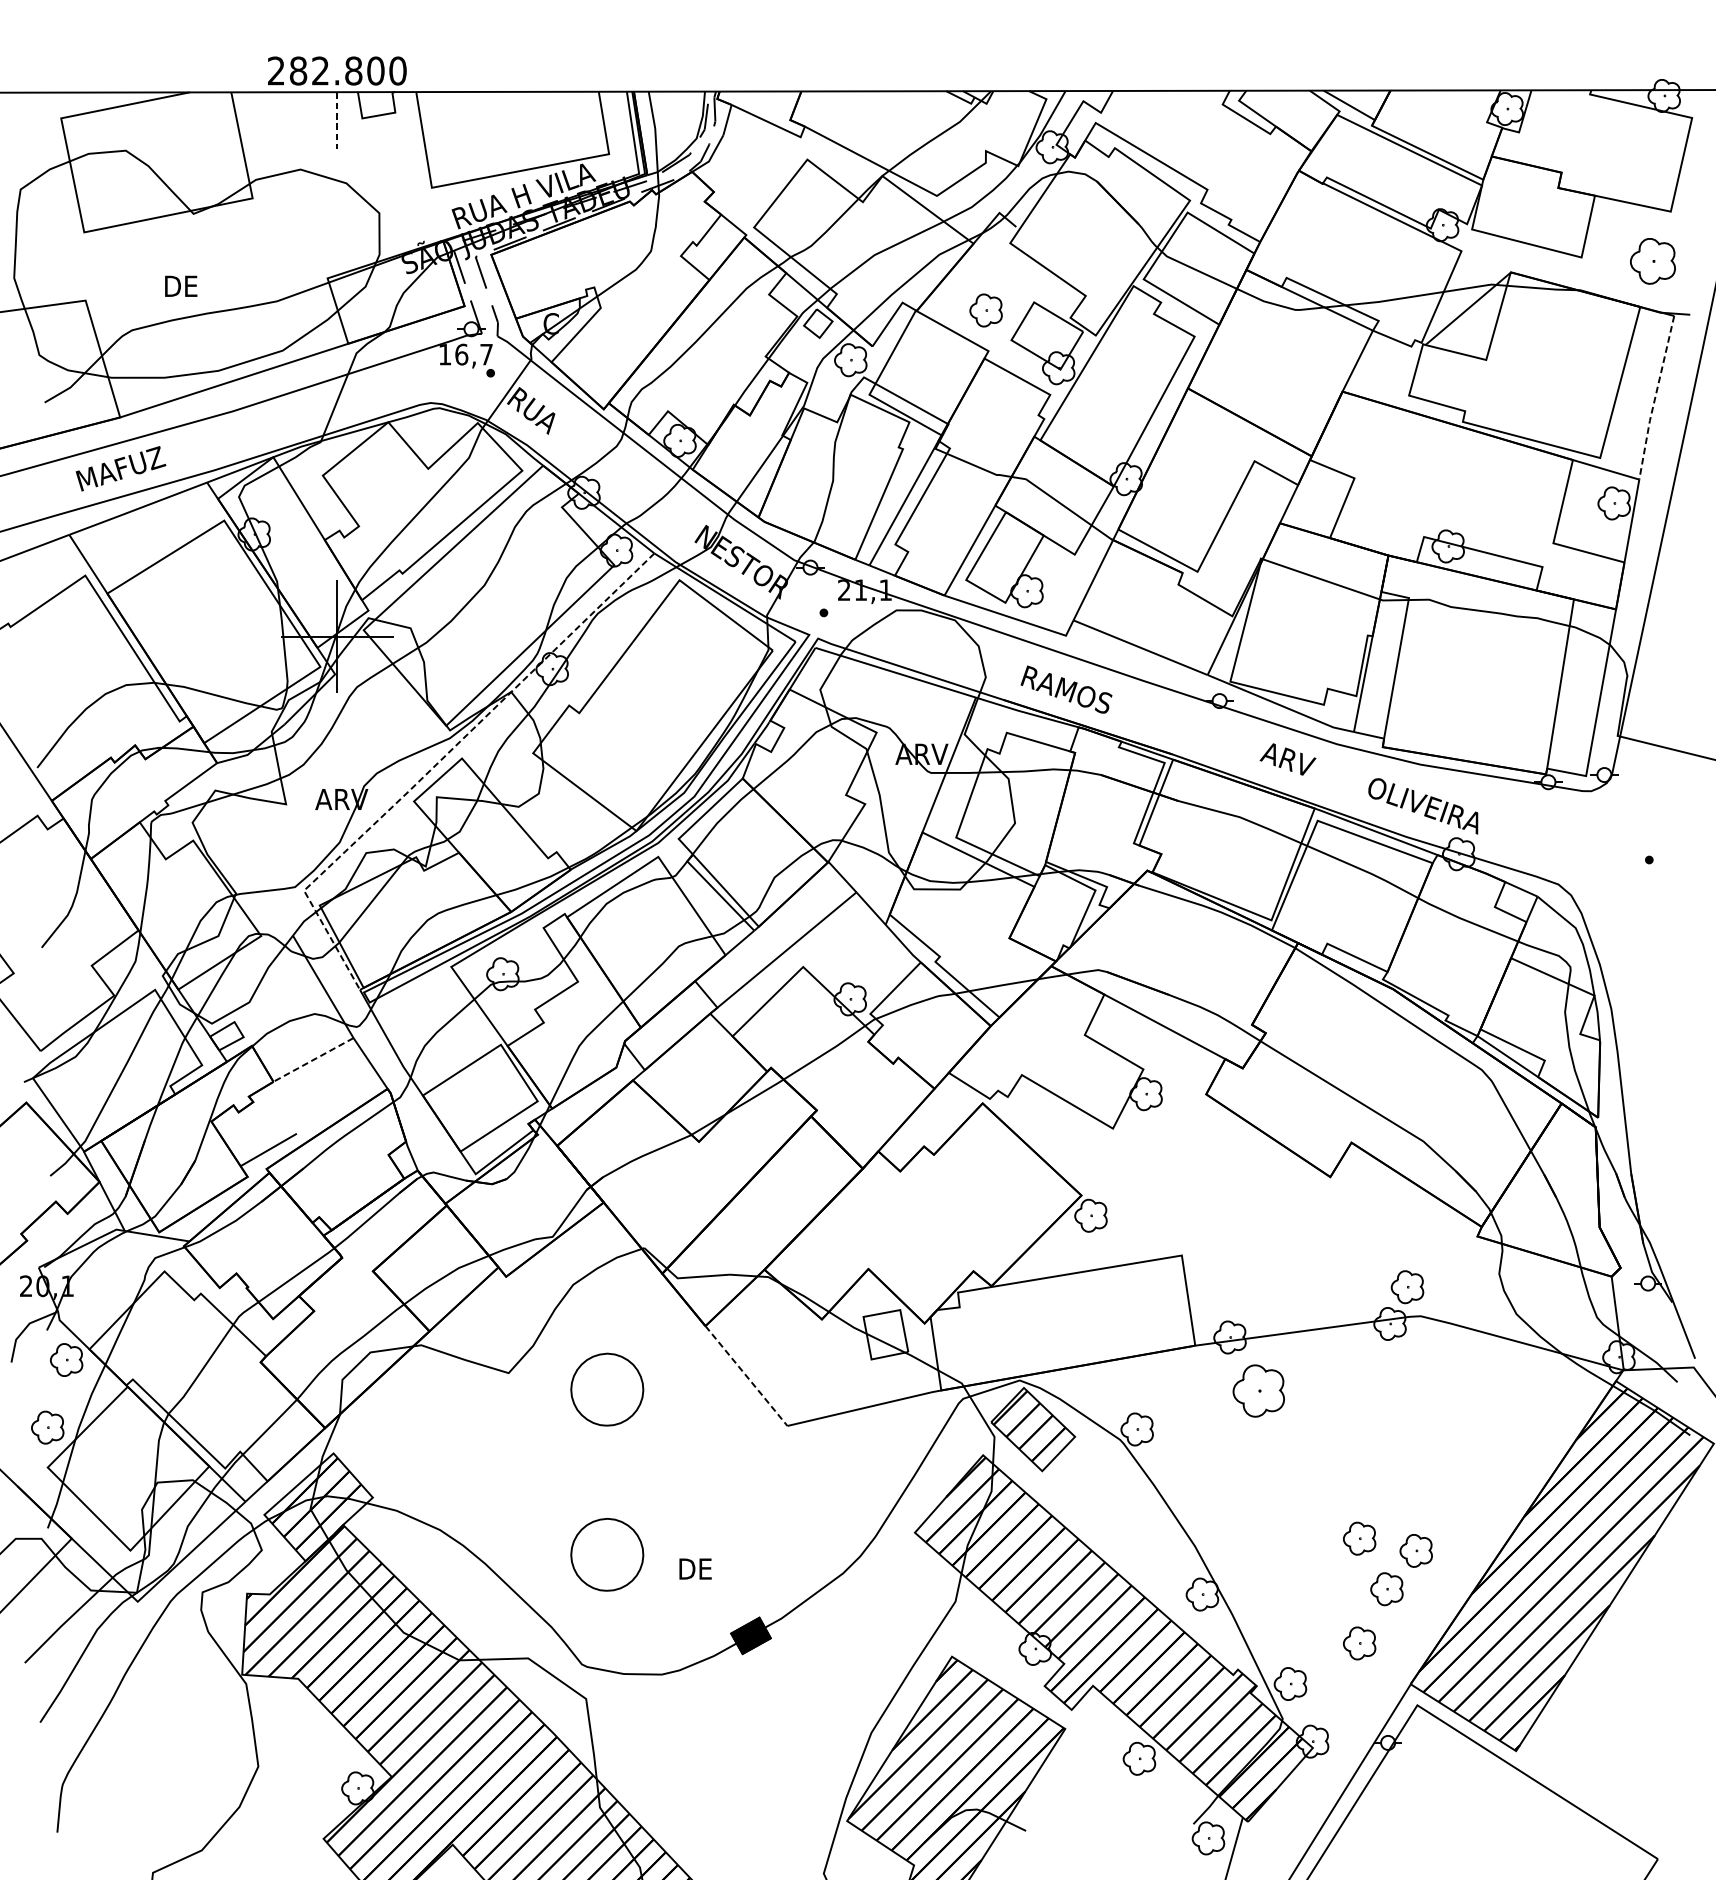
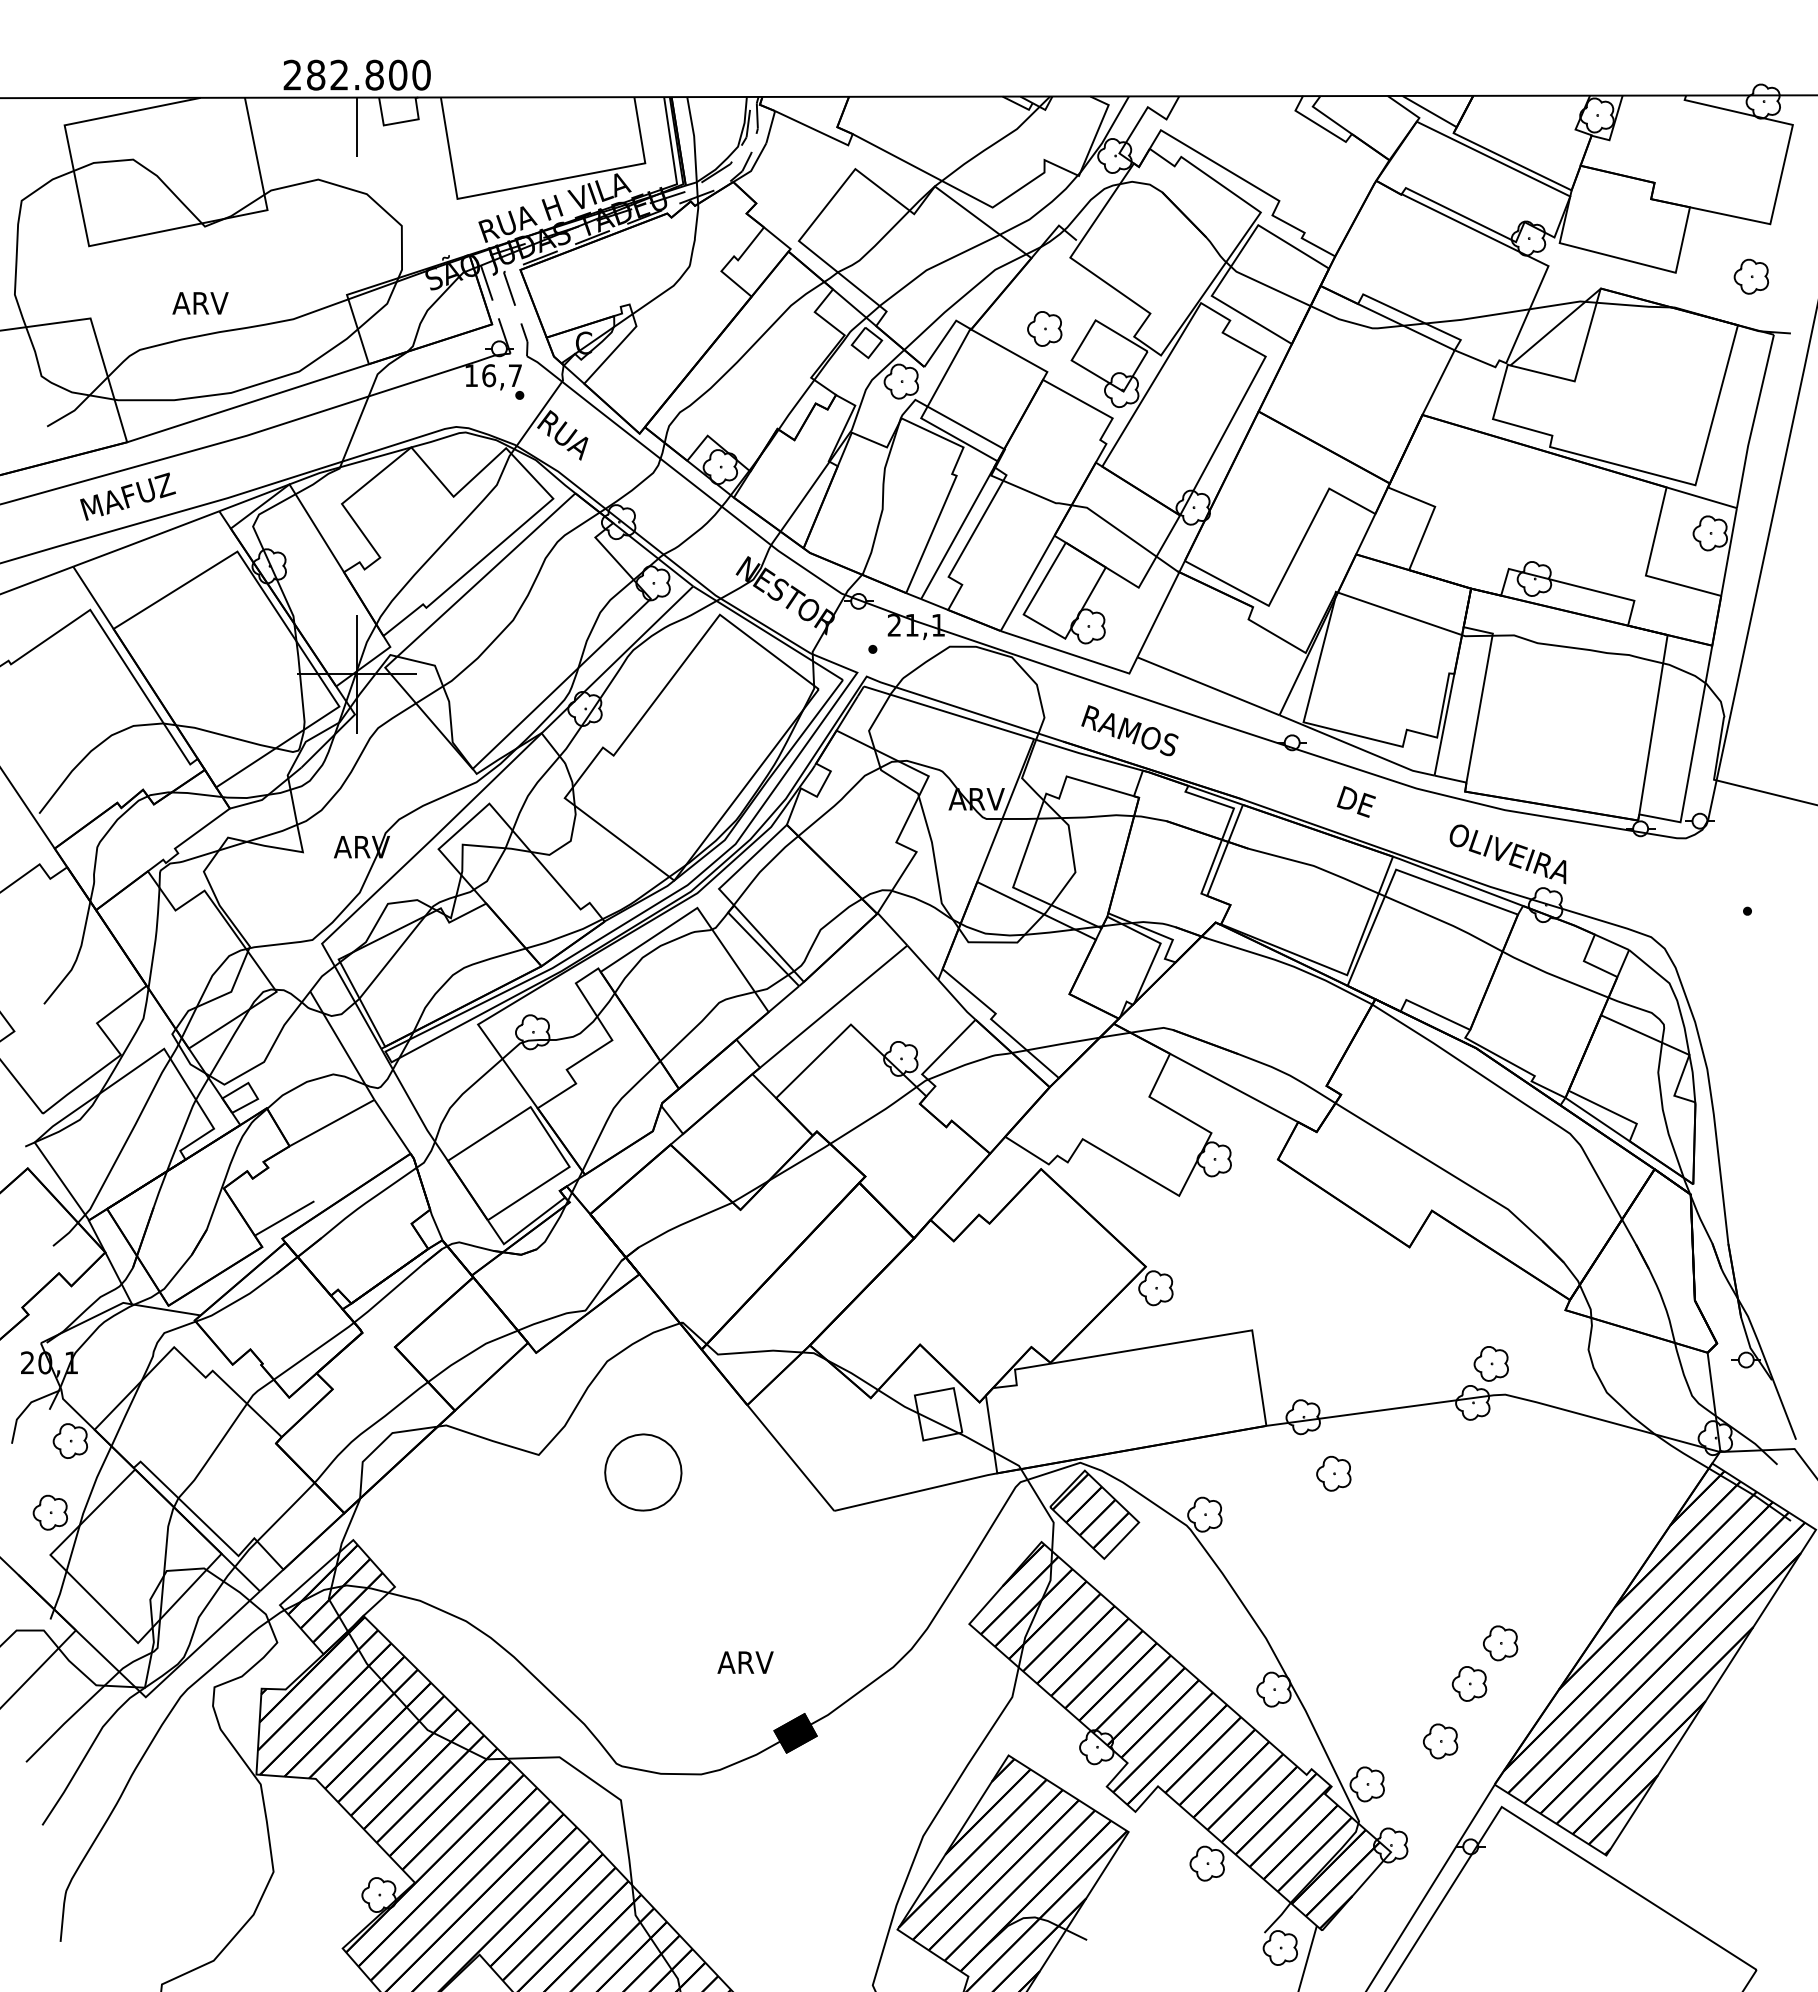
line: (337, 120) -> (357, 127), dashed -> solid
part: (1653, 261) -> (1751, 276), size x0.71
text: (189, 286) -> (200, 303), DE -> ARV
line: (1654, 398) -> (1753, 422), dashed -> solid
text: (1287, 758) -> (1364, 803), ARV -> DE
line: (437, 763) -> (463, 808), dashed -> solid
line: (312, 1060) -> (330, 1123), dashed -> solid
line: (747, 1376) -> (791, 1458), dashed -> solid
part: (1258, 1390) -> (1333, 1473), size x0.62
part: (1359, 1538) -> (1440, 1630), removed
part: (607, 1554) -> (643, 1647), removed
text: (703, 1568) -> (745, 1662), DE -> ARV

